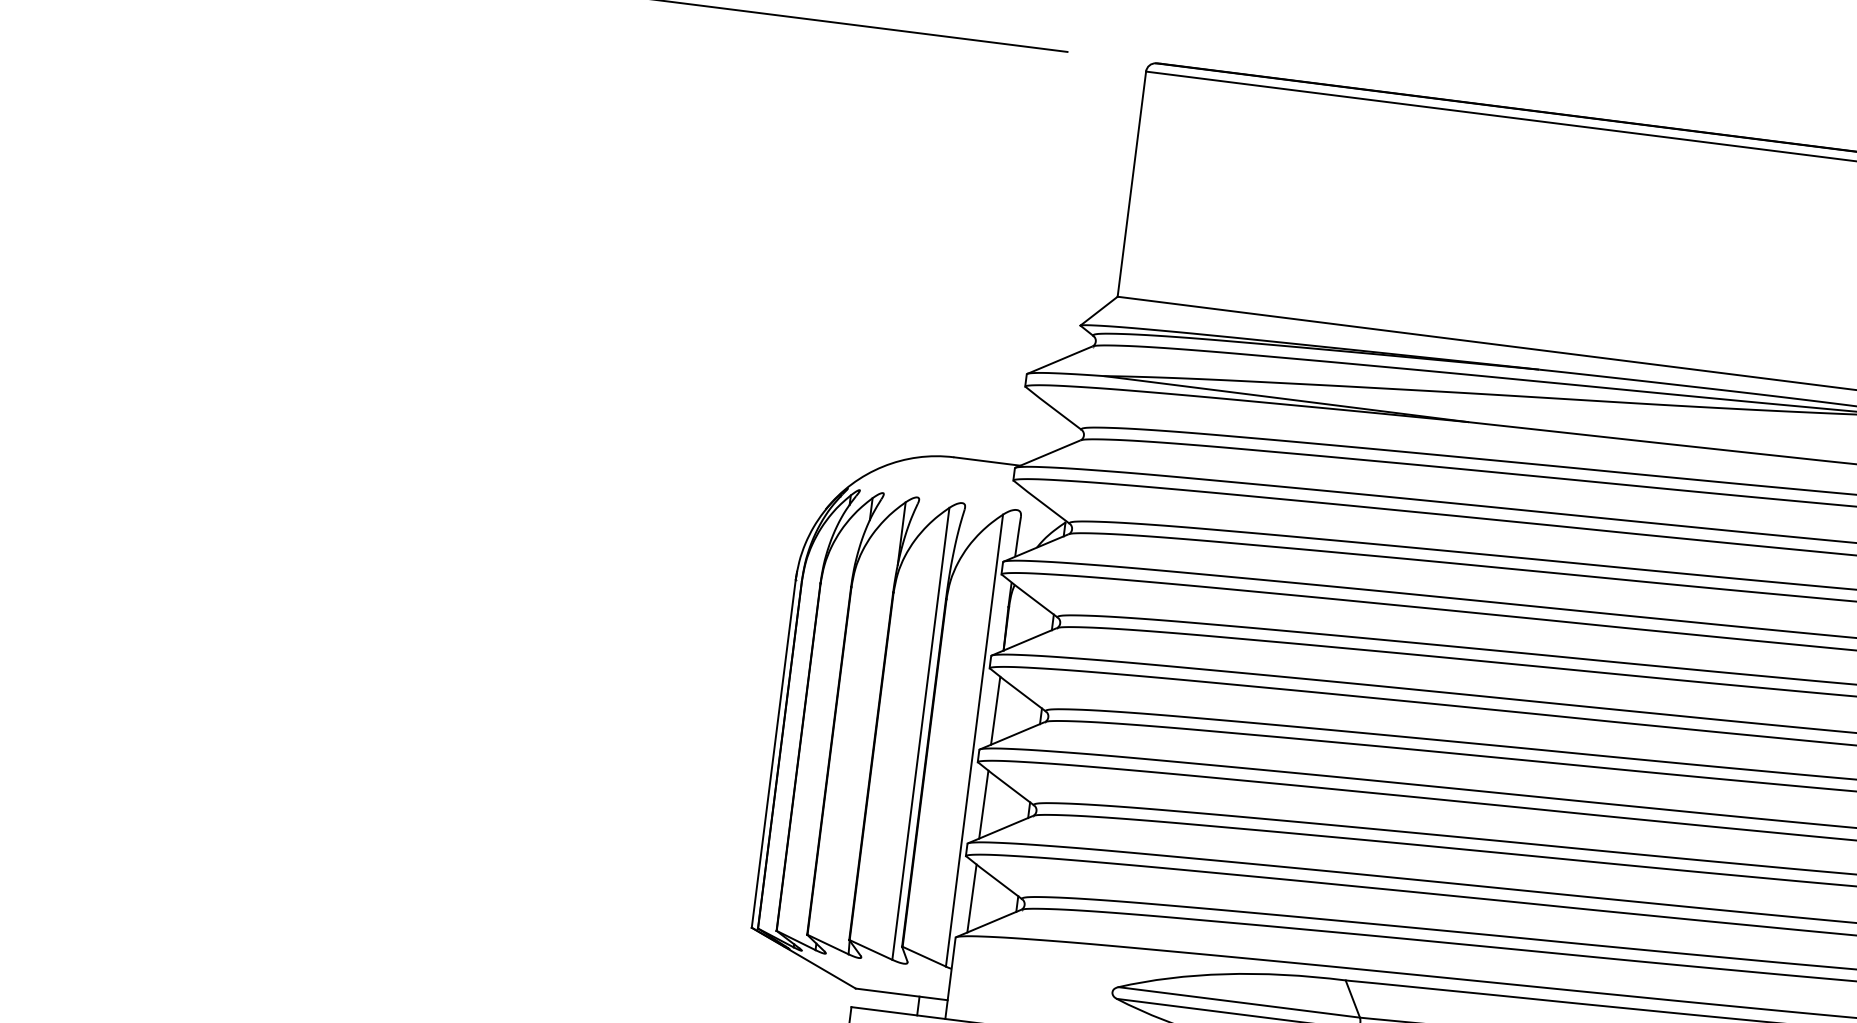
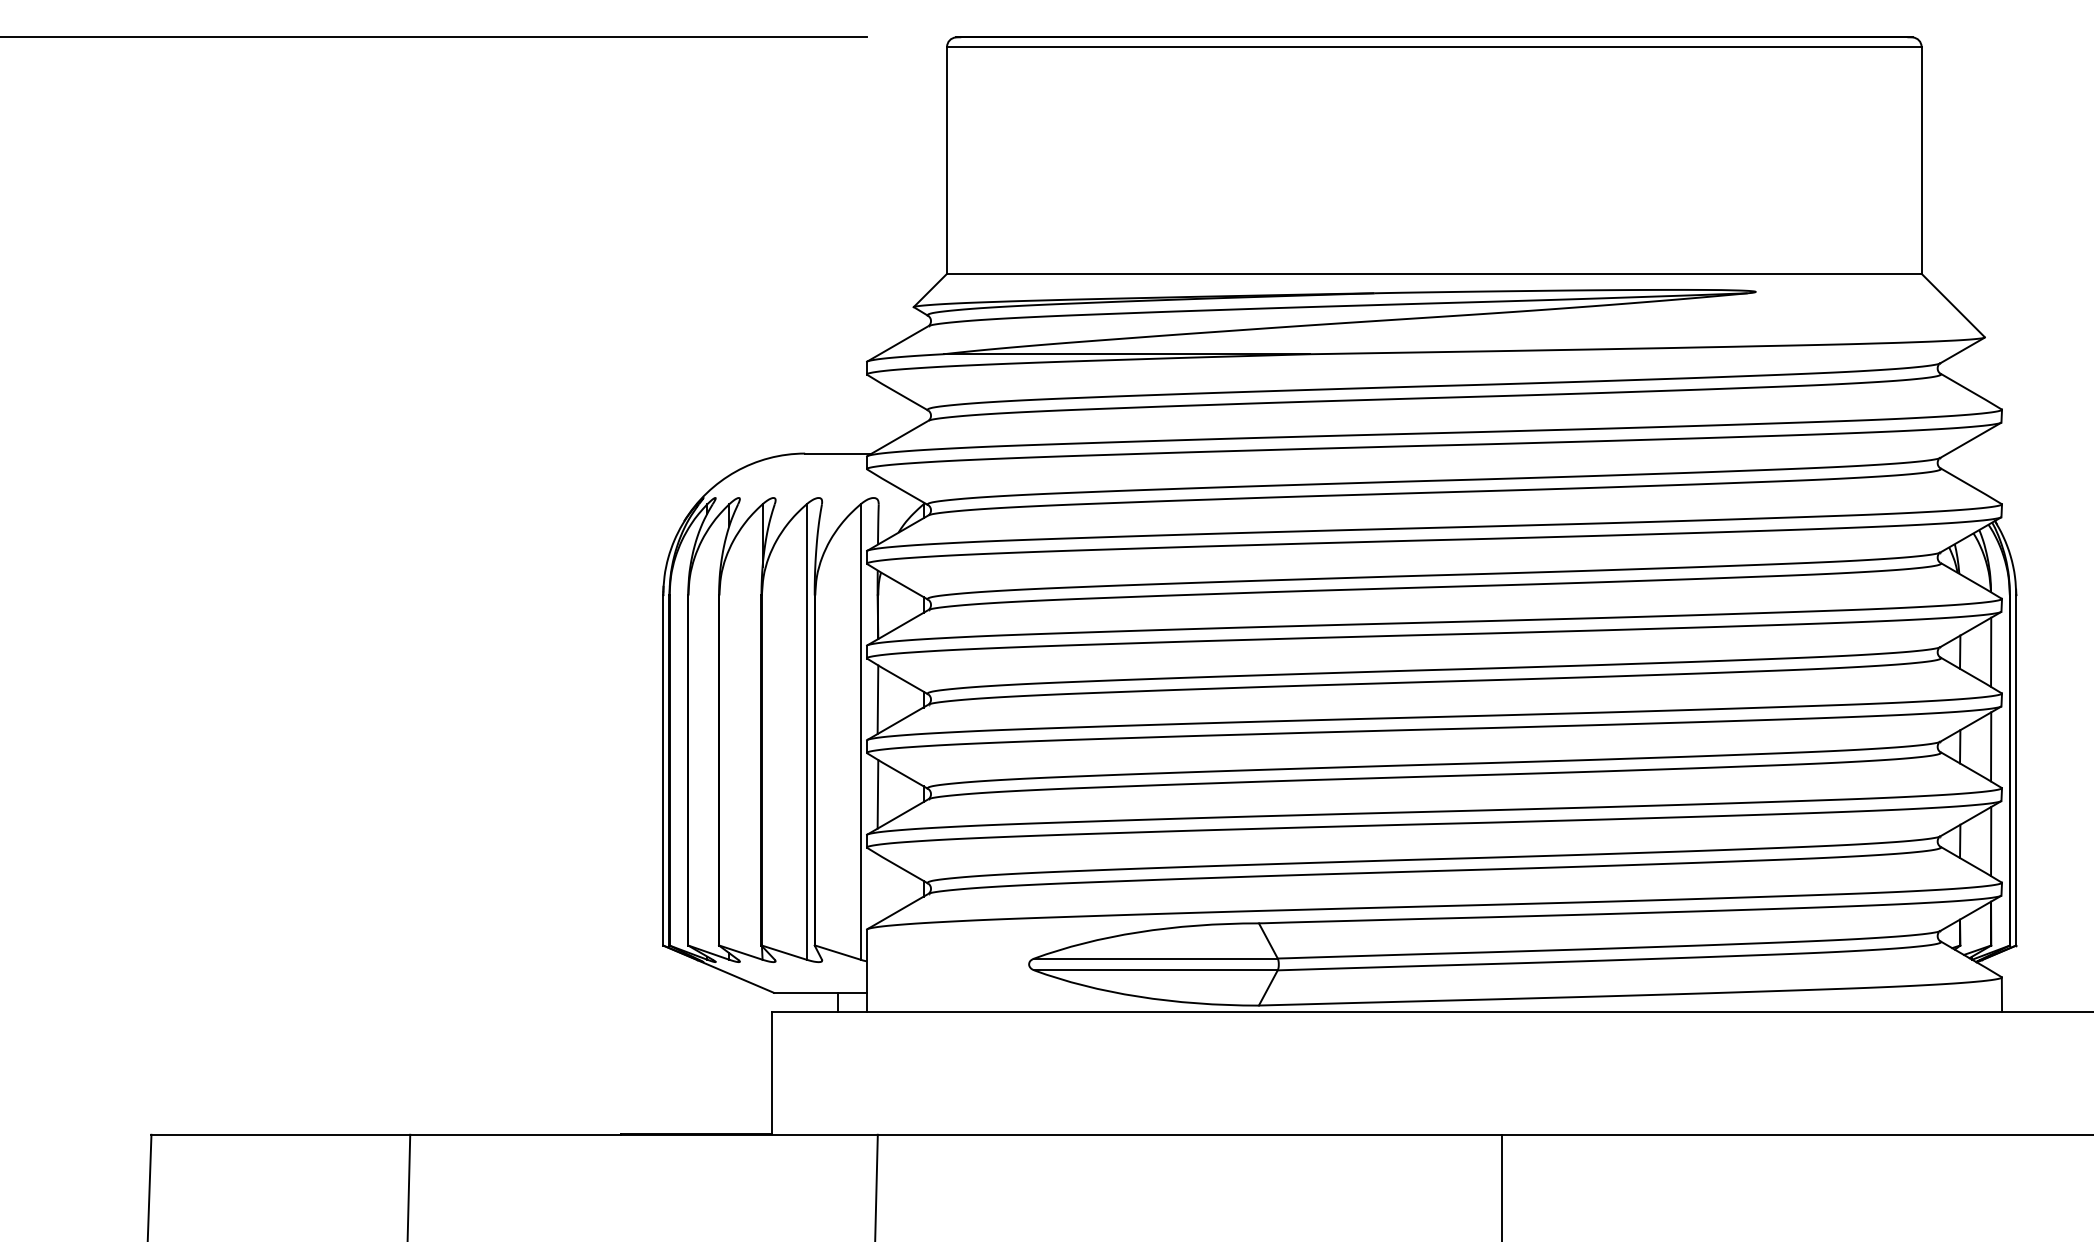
line: (971, 897) -> (877, 888), removed

